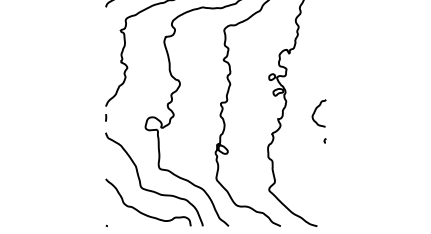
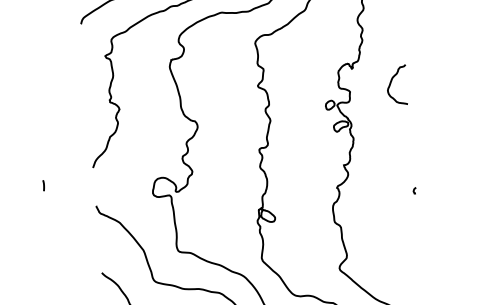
curve: (315, 112) -> (391, 84), moved
curve: (106, 117) -> (44, 185), moved

